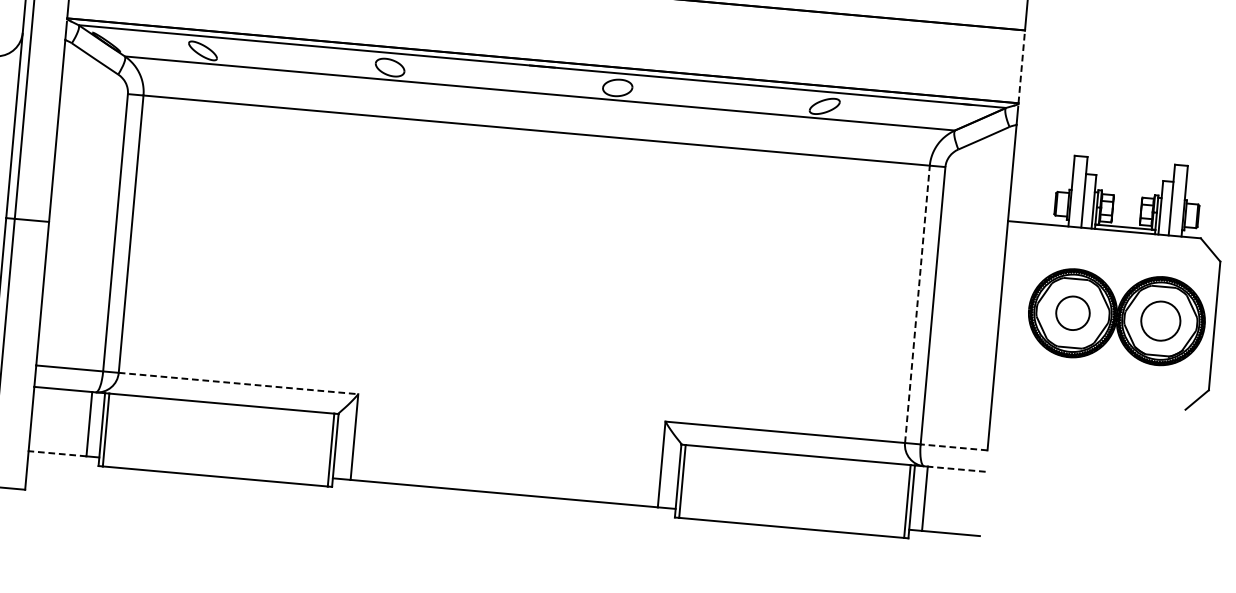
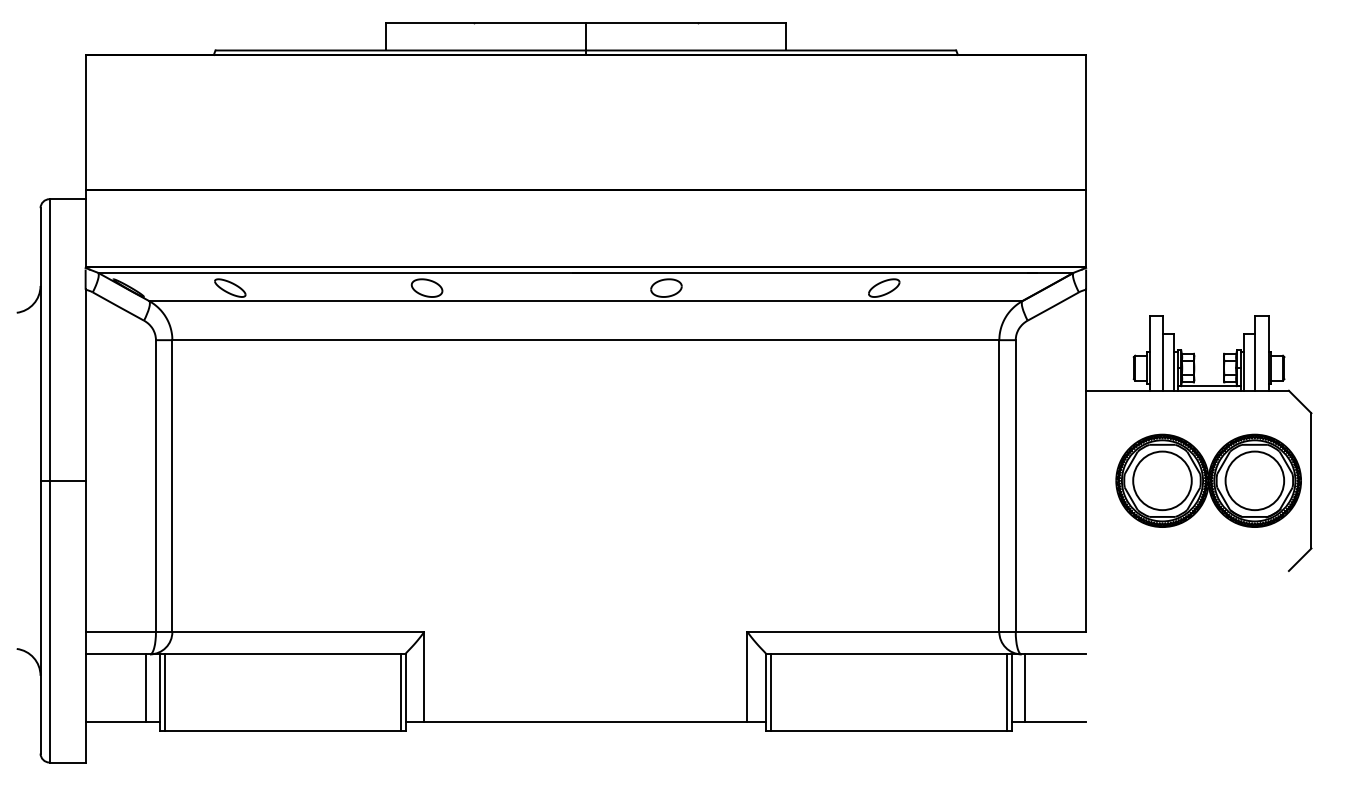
line: (1022, 66) -> (1086, 228), dashed -> solid
line: (917, 304) -> (999, 486), dashed -> solid
circle: (1073, 312) -> (1162, 480), size x1.67
circle: (1160, 320) -> (1254, 480), size x1.43
line: (238, 383) -> (298, 631), dashed -> solid
line: (953, 447) -> (1050, 631), dashed -> solid
line: (57, 453) -> (115, 721), dashed -> solid
line: (956, 469) -> (1055, 654), dashed -> solid

